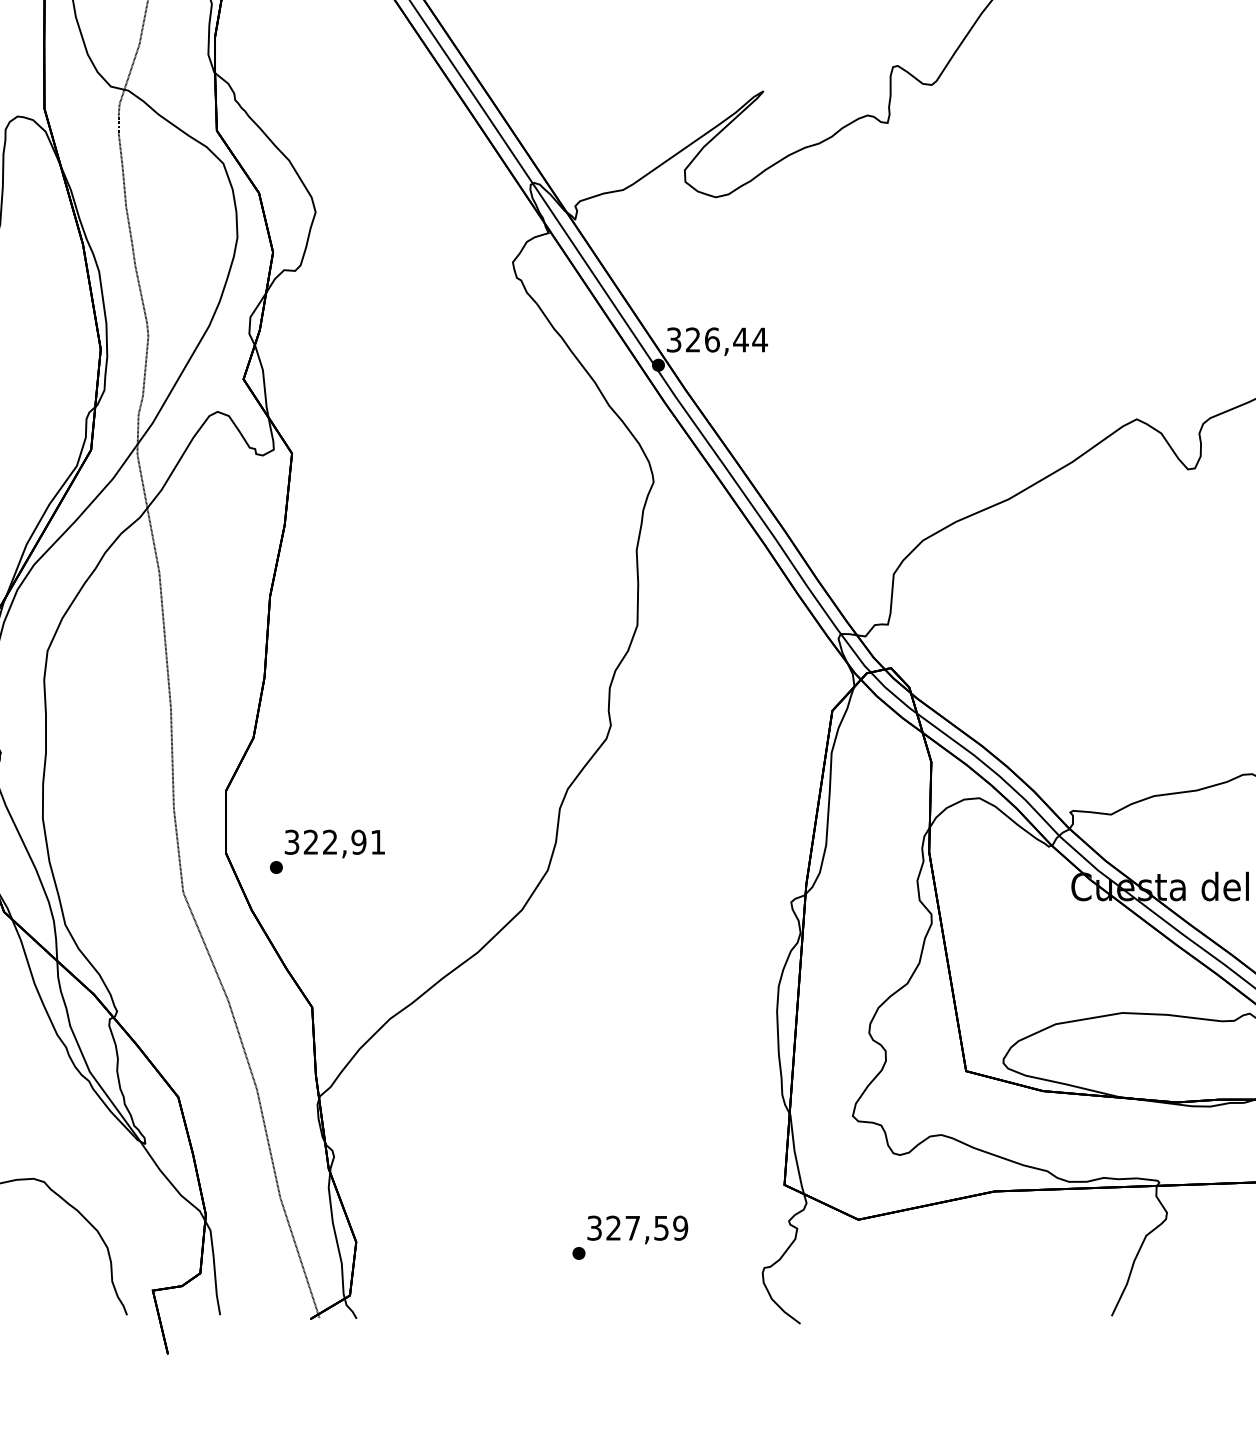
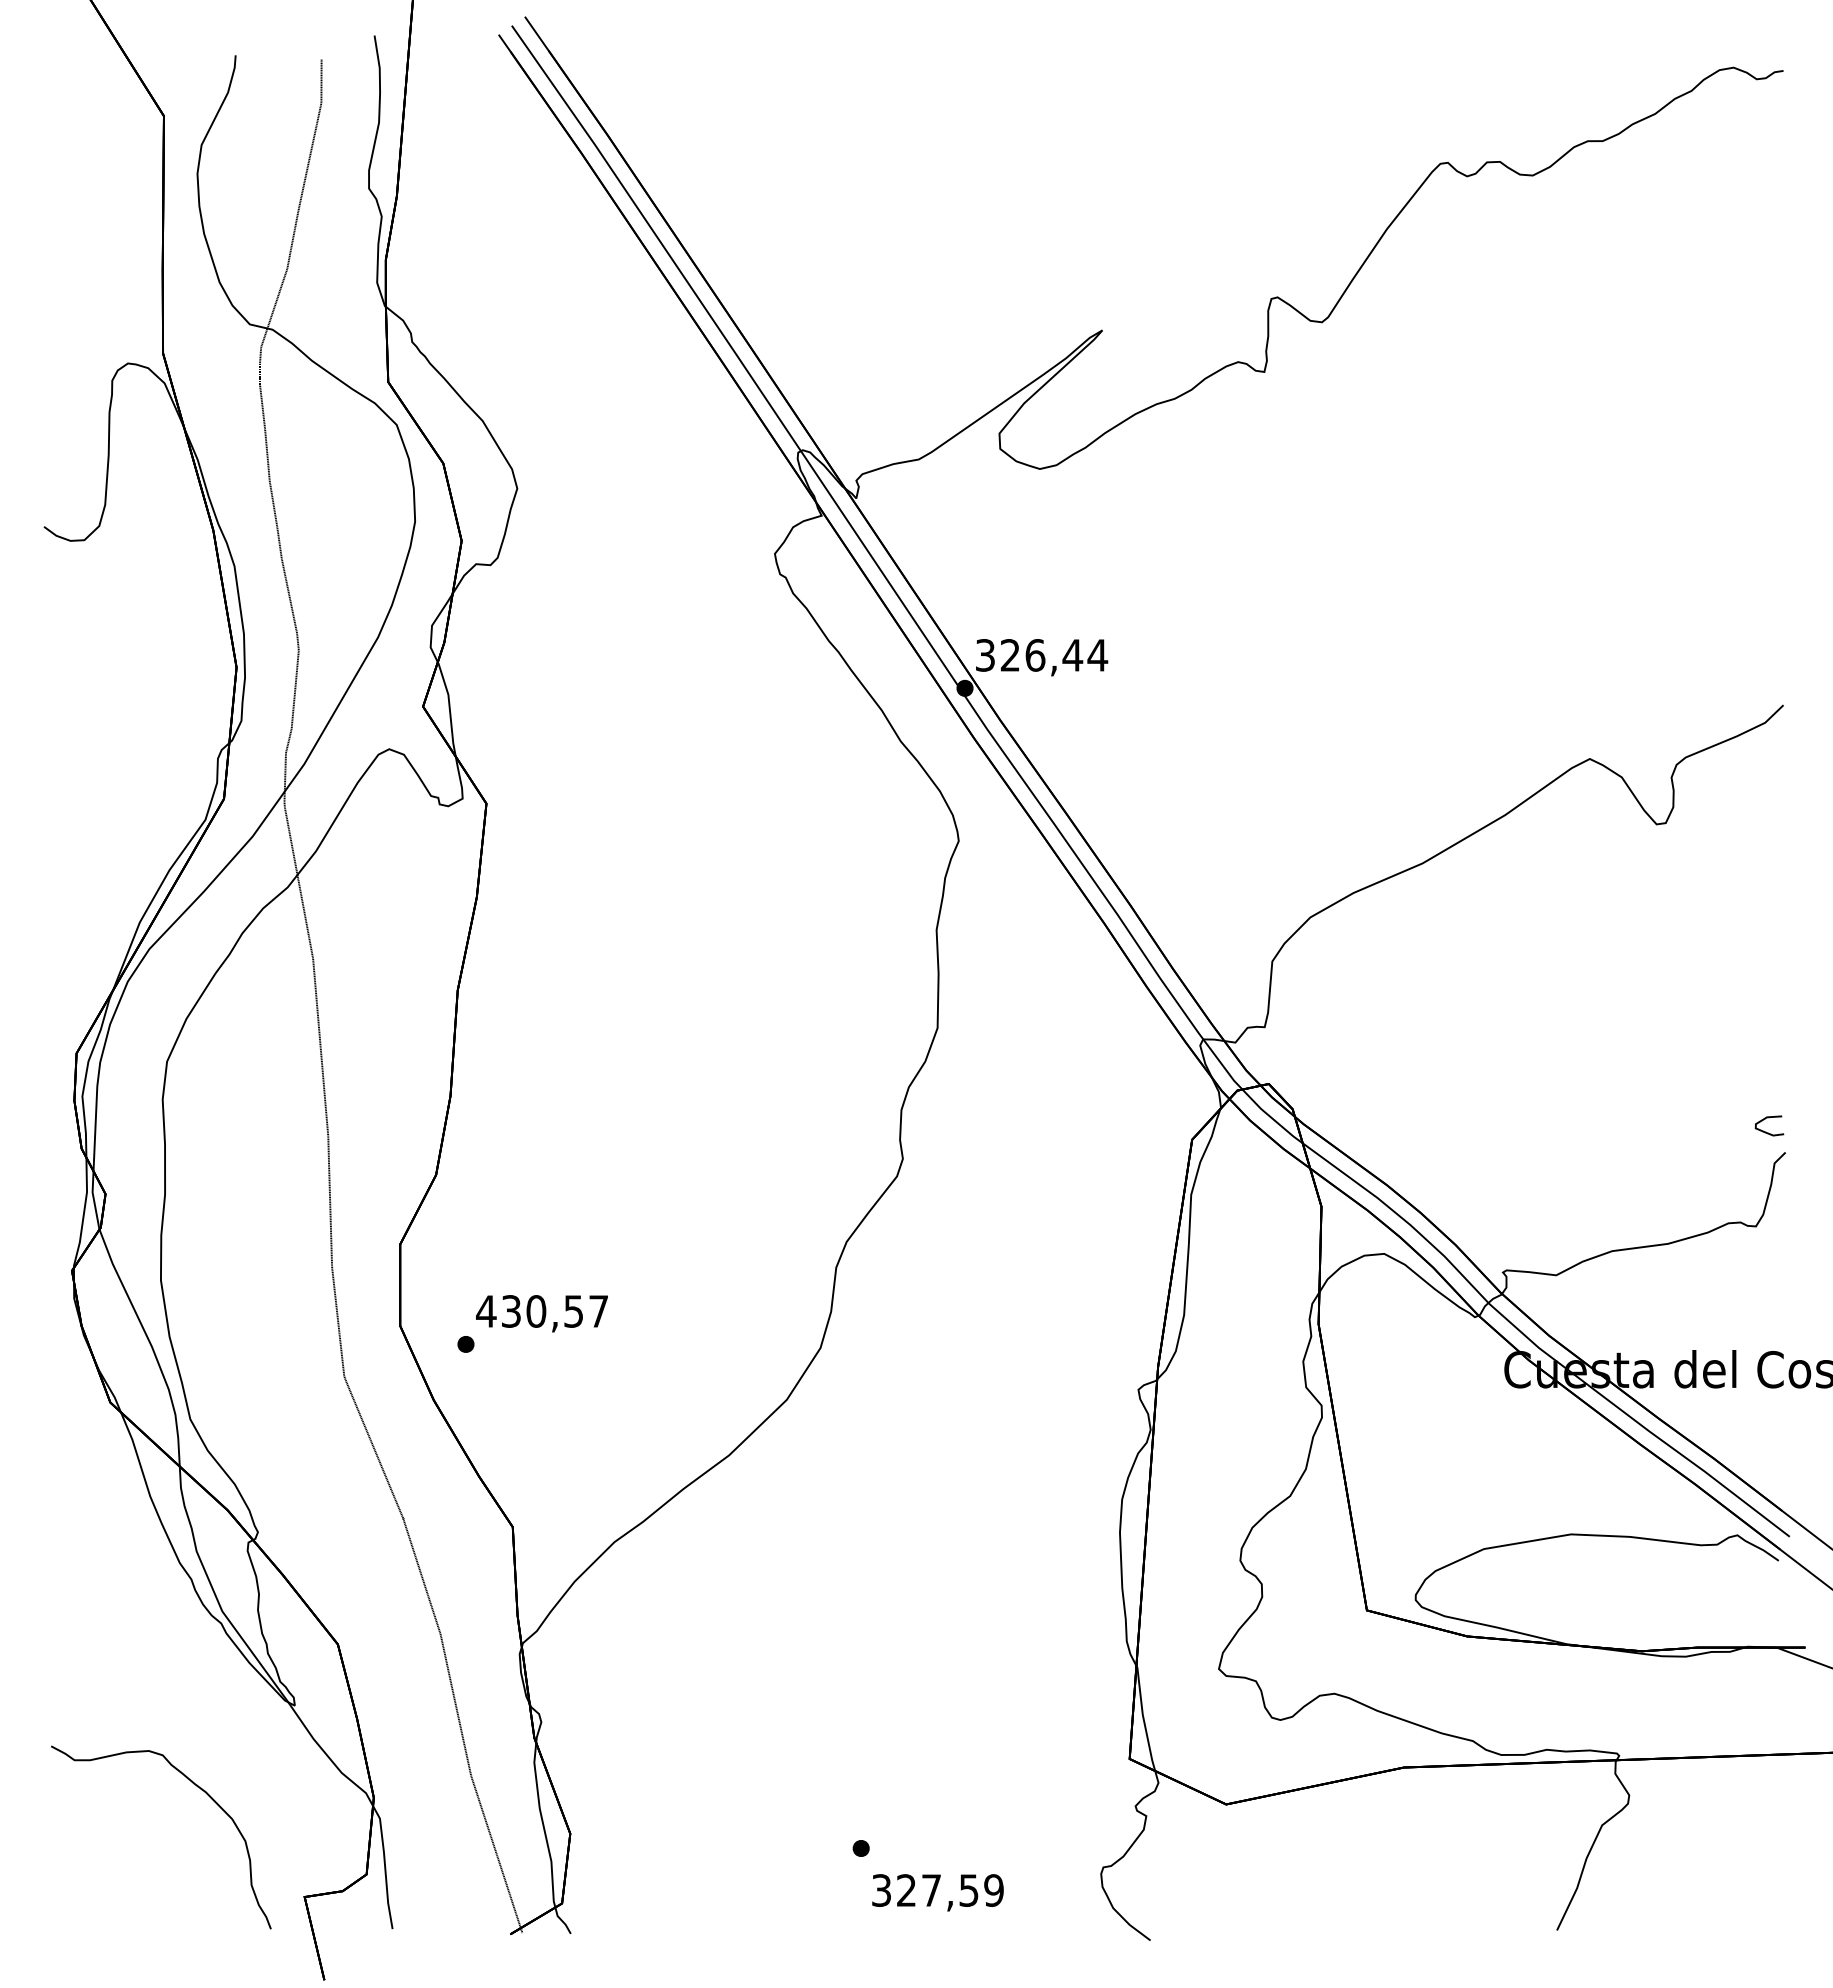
text: (334, 842) -> (541, 1311), 322,91 -> 430,57
text: (637, 1229) -> (937, 1892), moved

